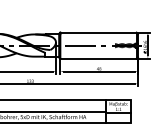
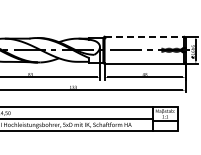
line: (98, 32) -> (144, 36), solid -> dashed

